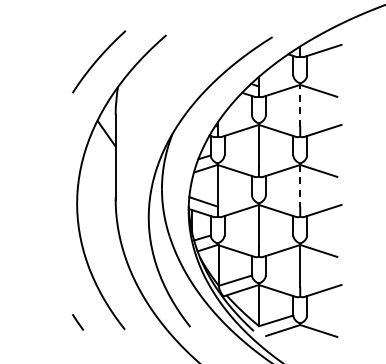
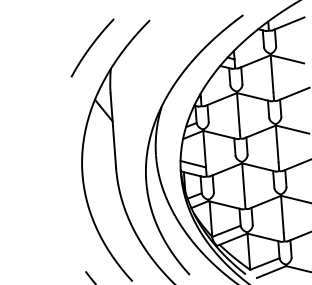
line: (300, 105) -> (272, 73), dashed -> solid
line: (300, 185) -> (277, 143), dashed -> solid

